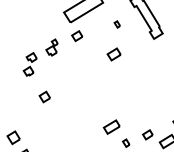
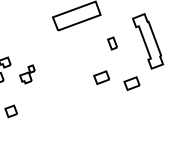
part: (116, 24) -> (111, 43), size x1.6
part: (77, 36) -> (63, 48), removed
part: (51, 47) -> (26, 73), moved
part: (139, 54) -> (131, 83), added

